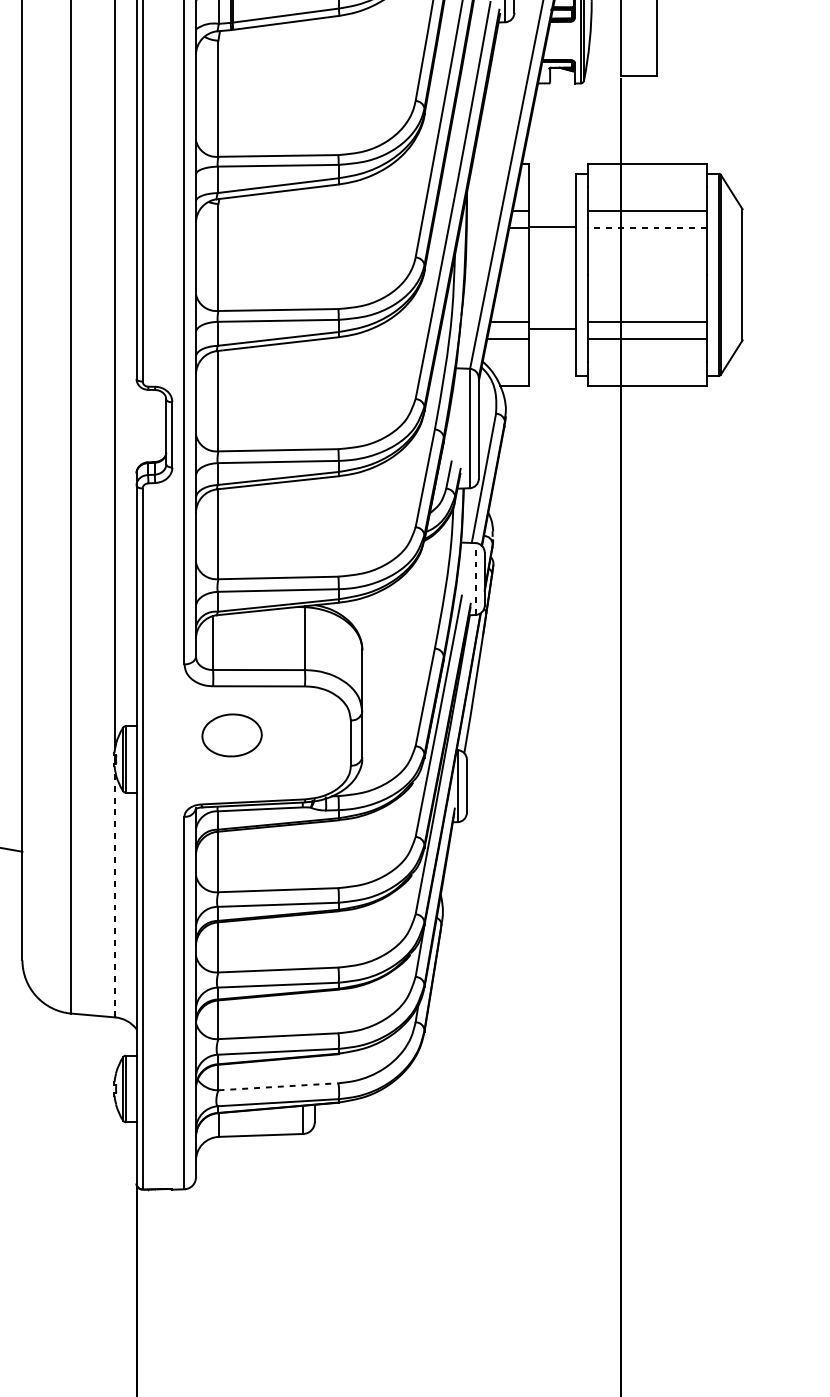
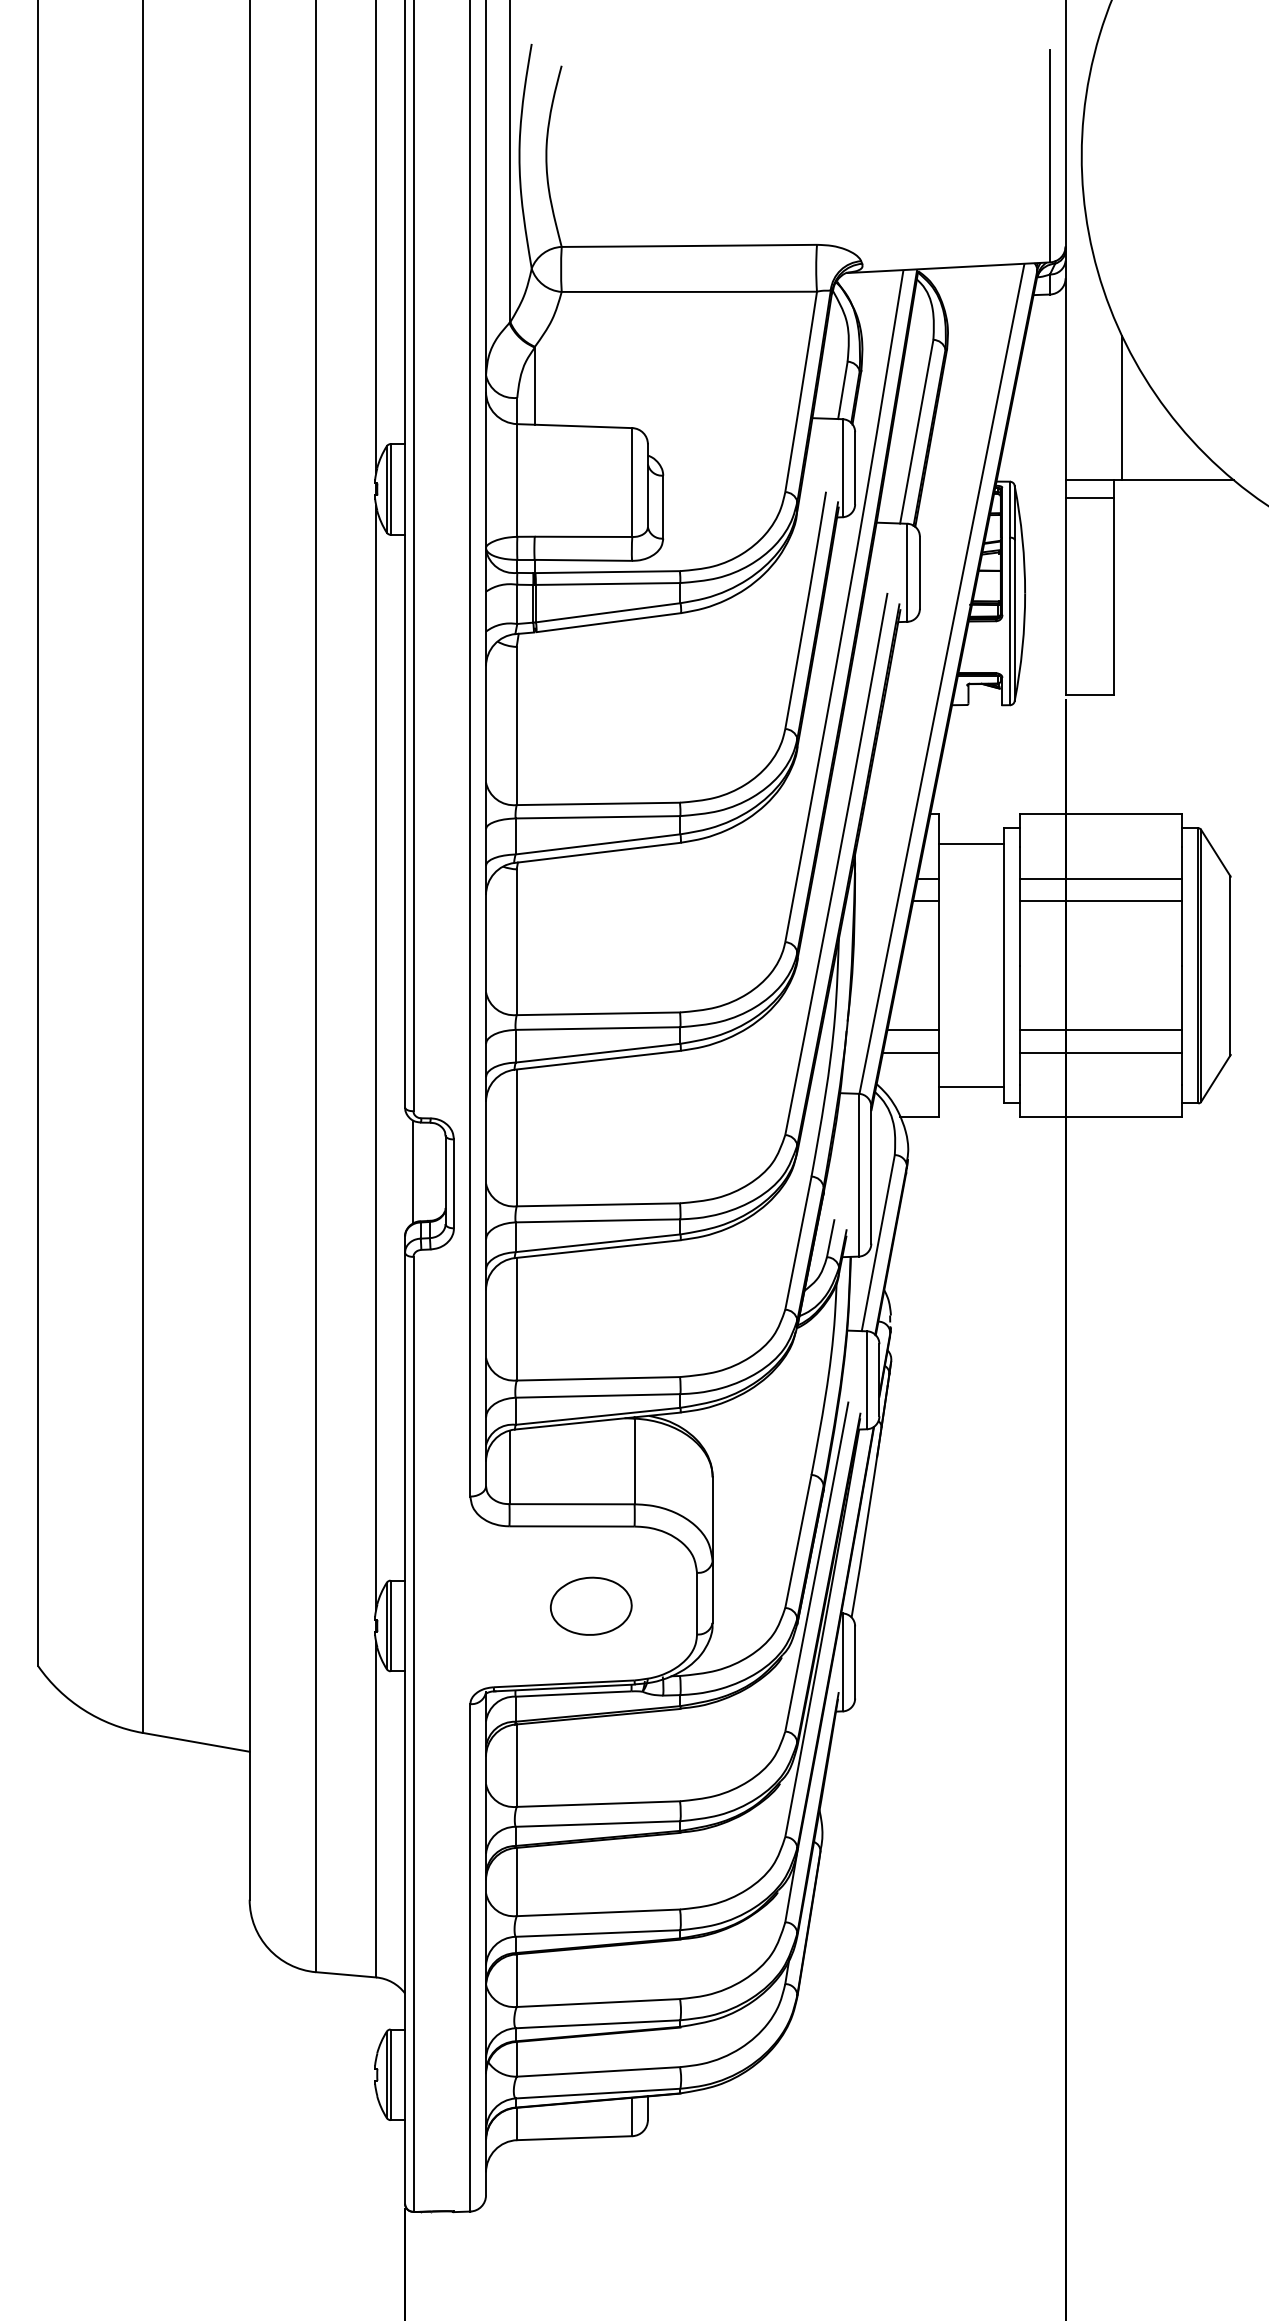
line: (552, 226) -> (971, 844), moved
line: (647, 227) -> (1101, 901), dashed -> solid
line: (552, 328) -> (971, 1087), moved
line: (142, 426) -> (413, 1172), added
line: (475, 579) -> (866, 1380), dashed -> solid
part: (231, 734) -> (590, 1605), moved
line: (115, 894) -> (376, 1809), dashed -> solid
line: (278, 1086) -> (598, 2071), dashed -> solid

